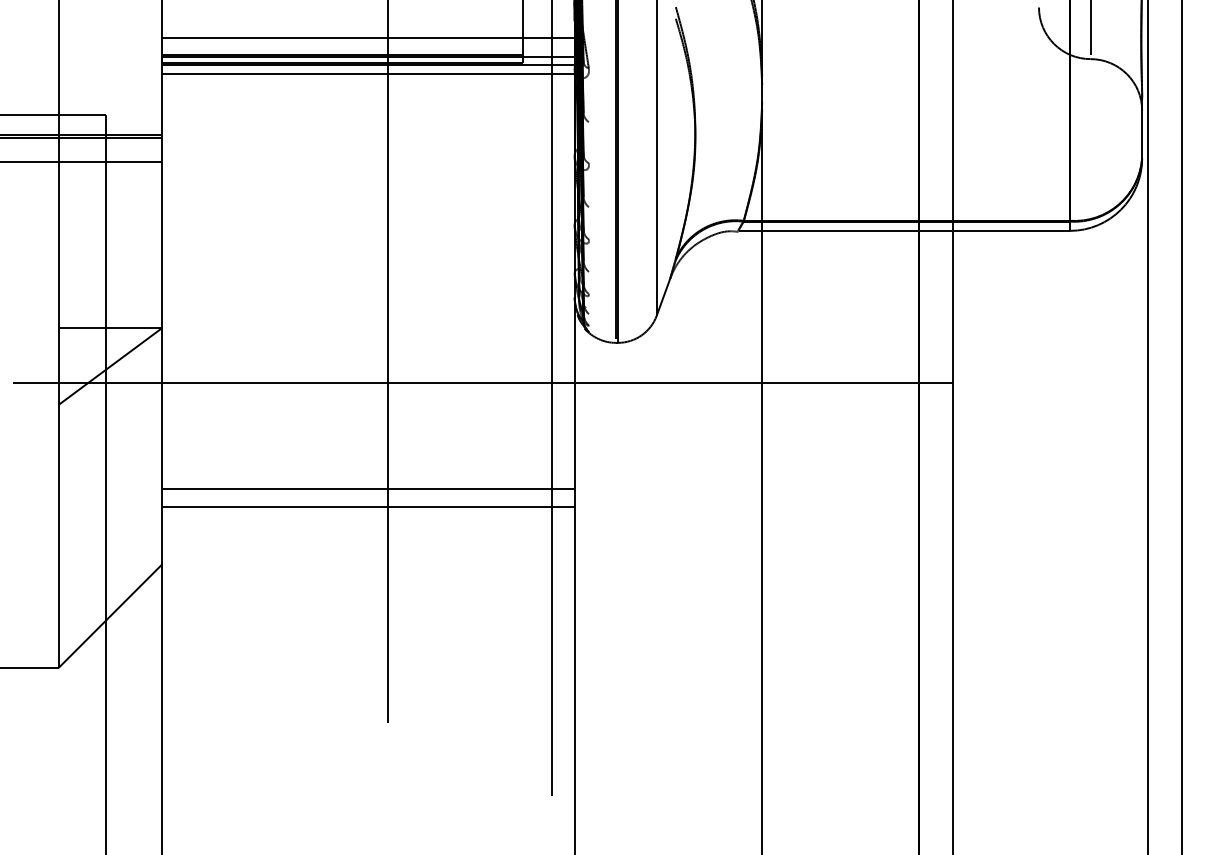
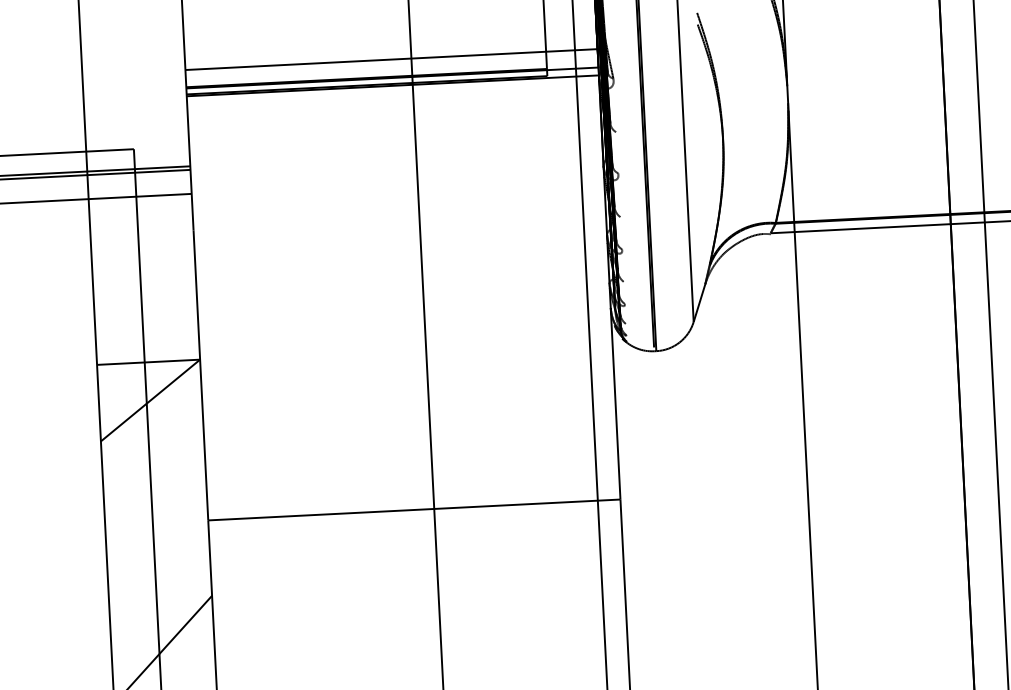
line: (367, 74) -> (392, 95), removed
line: (482, 383) -> (523, 398), removed
line: (367, 507) -> (414, 528), removed

